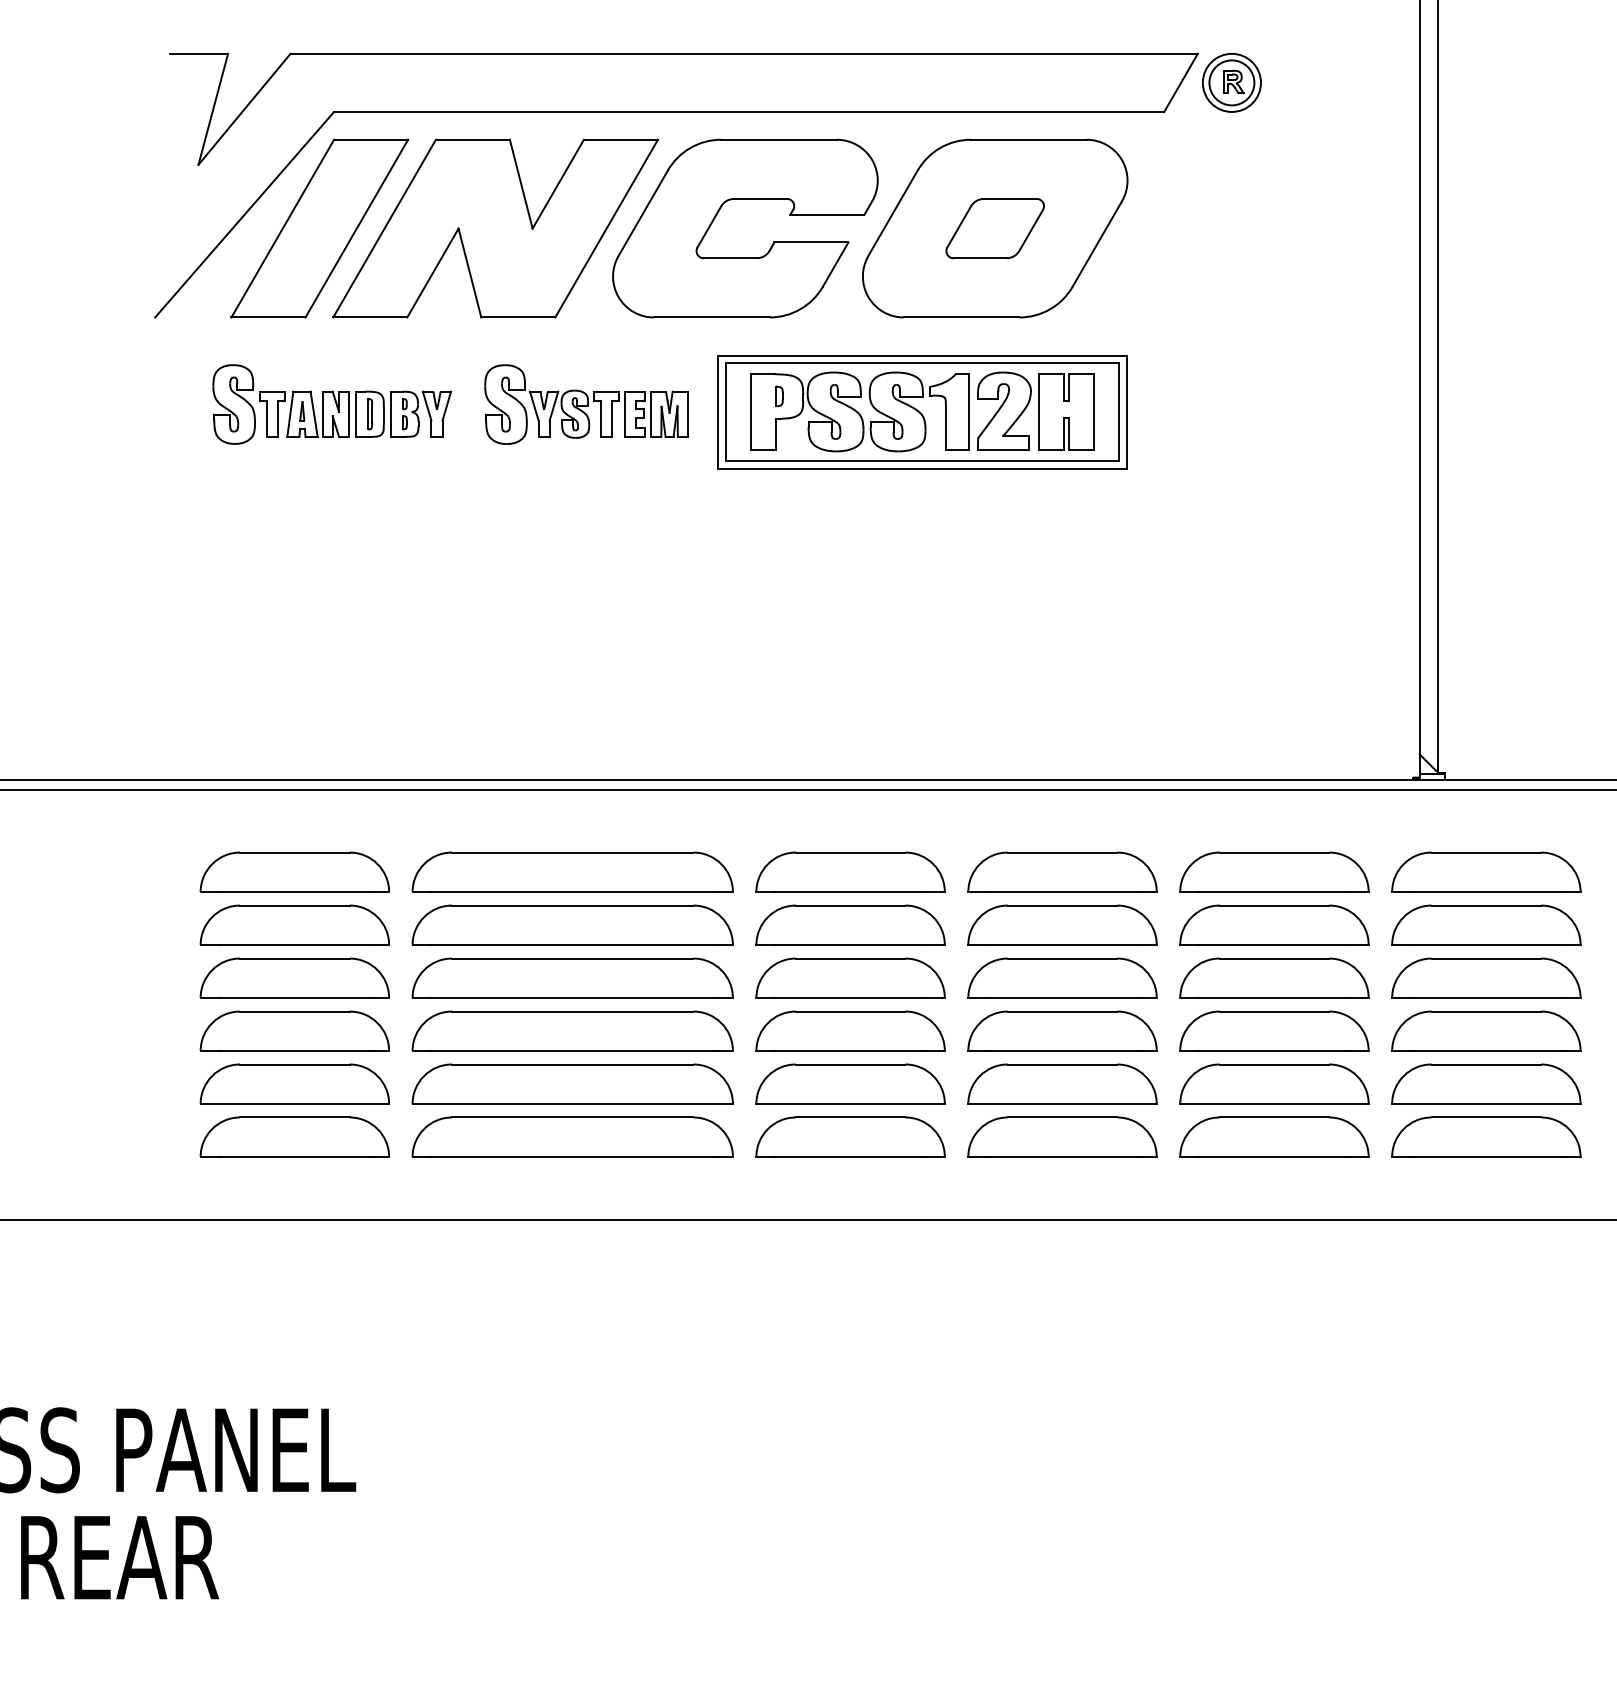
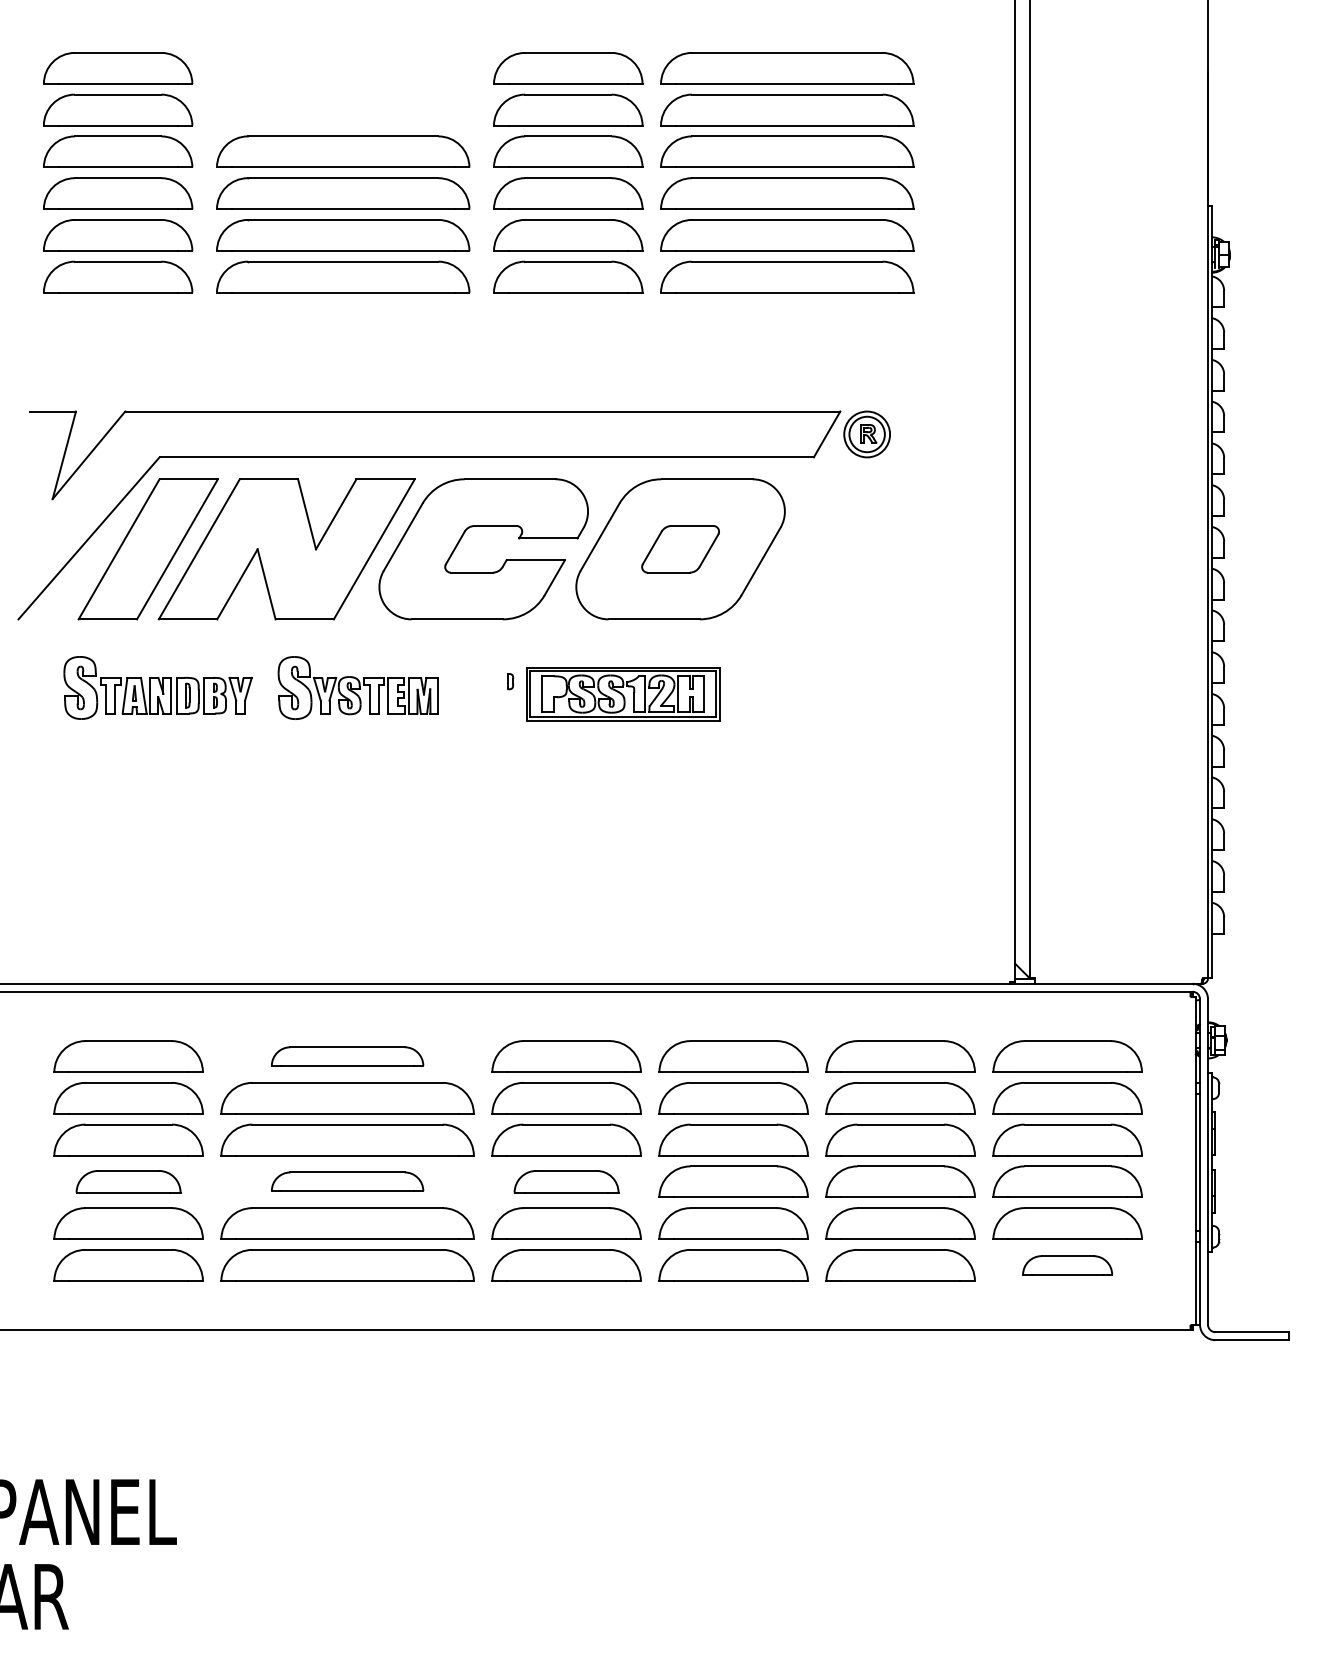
part: (921, 412) -> (622, 694), size x0.6
part: (572, 872) -> (347, 1056), size x0.6
part: (294, 1030) -> (128, 1181), size x0.7
part: (572, 1030) -> (347, 1181), size x0.6
part: (850, 1030) -> (566, 1181), size x0.7
part: (1486, 1137) -> (1067, 1265), size x0.6

